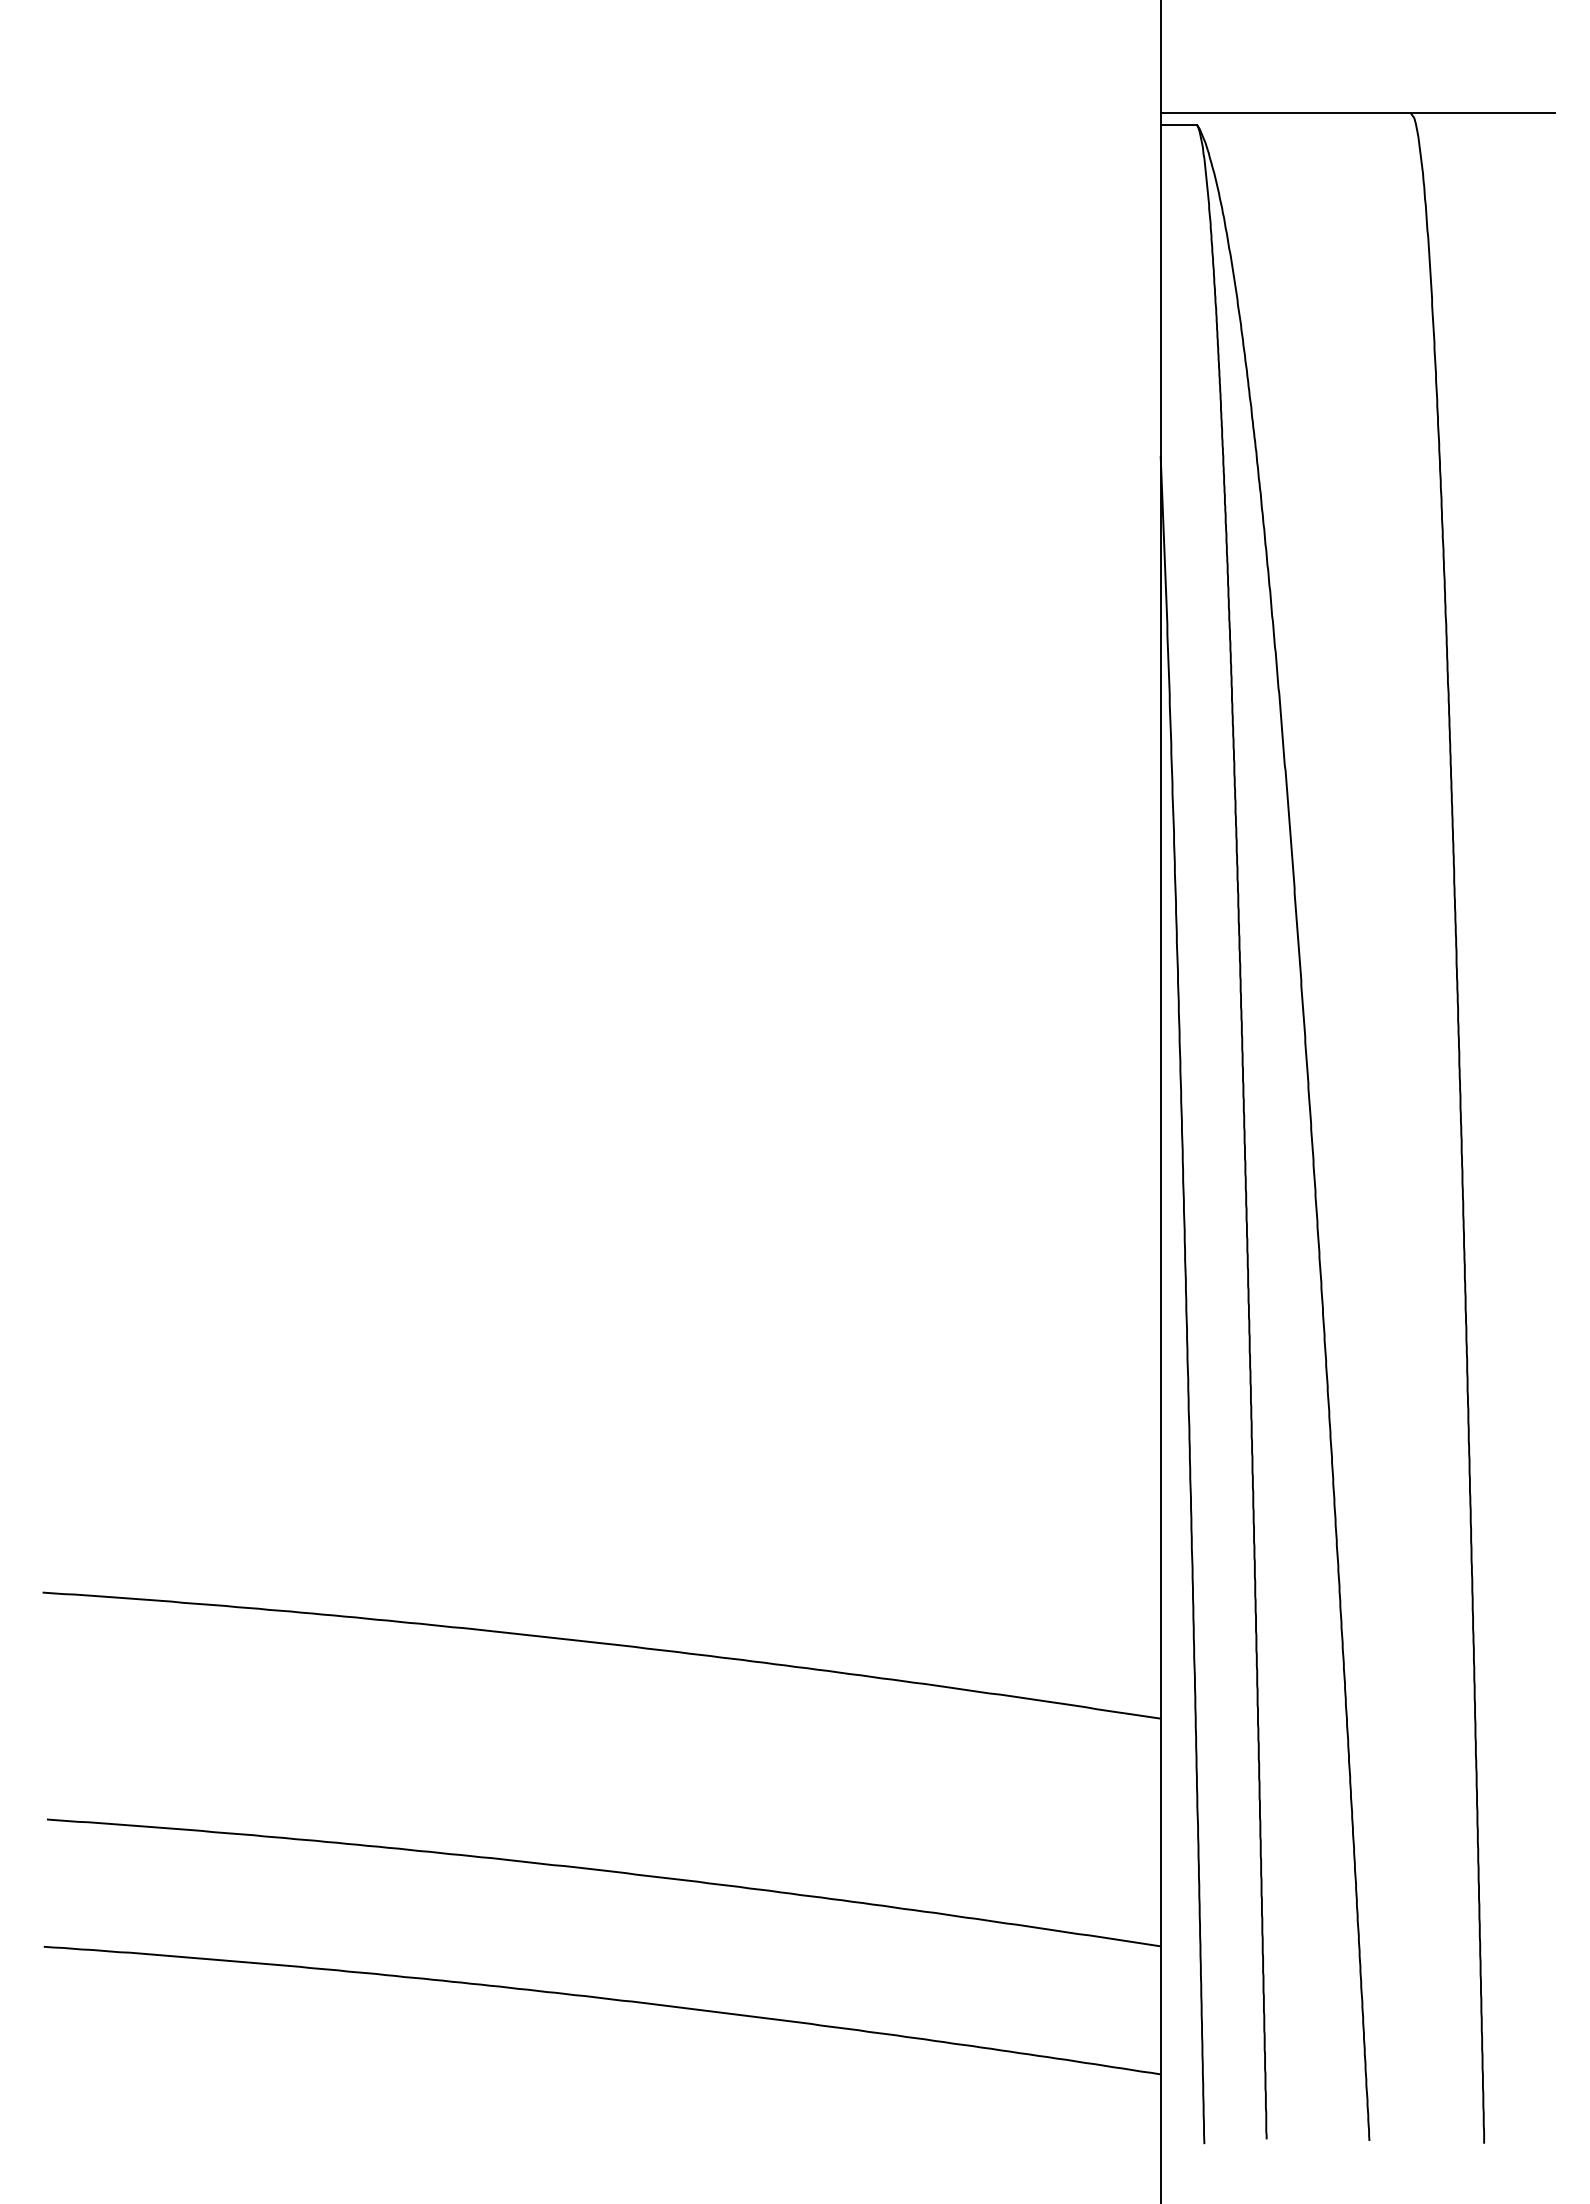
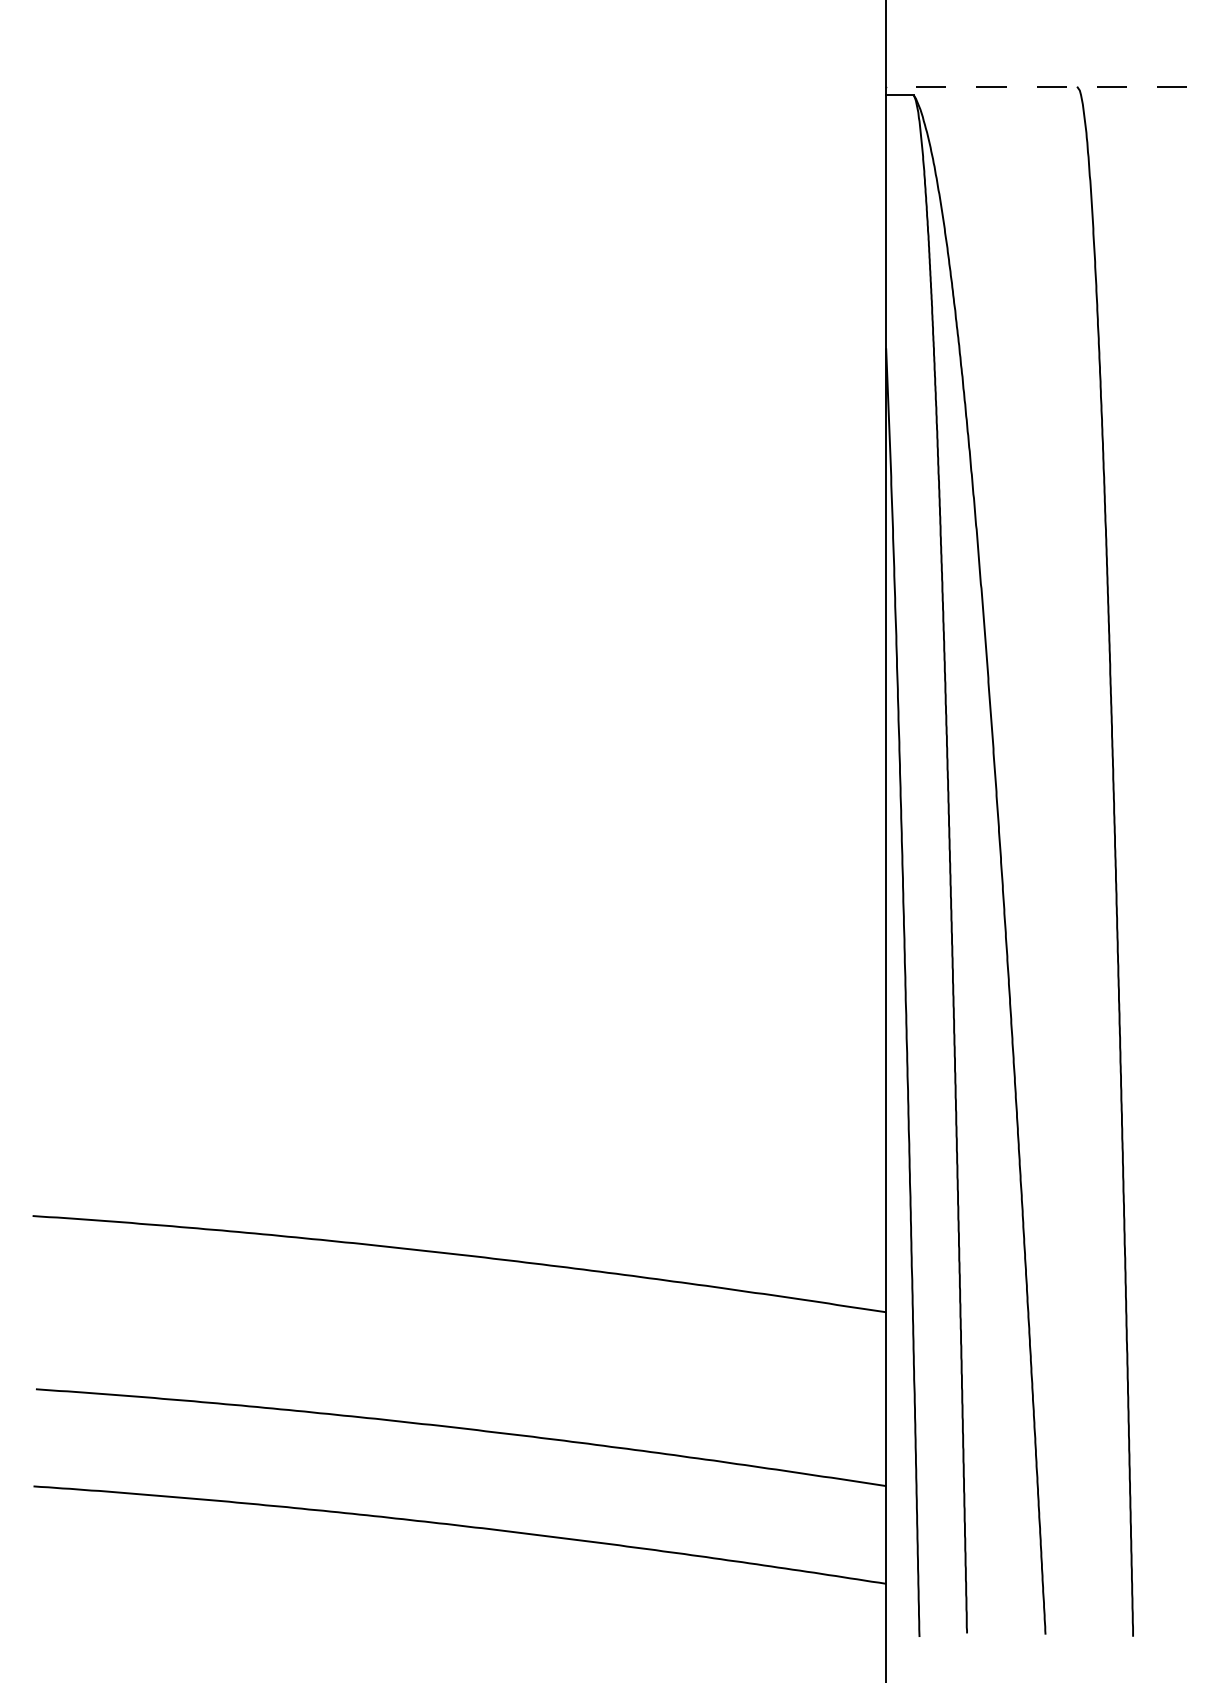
line: (1357, 113) -> (1036, 86), solid -> dashed

